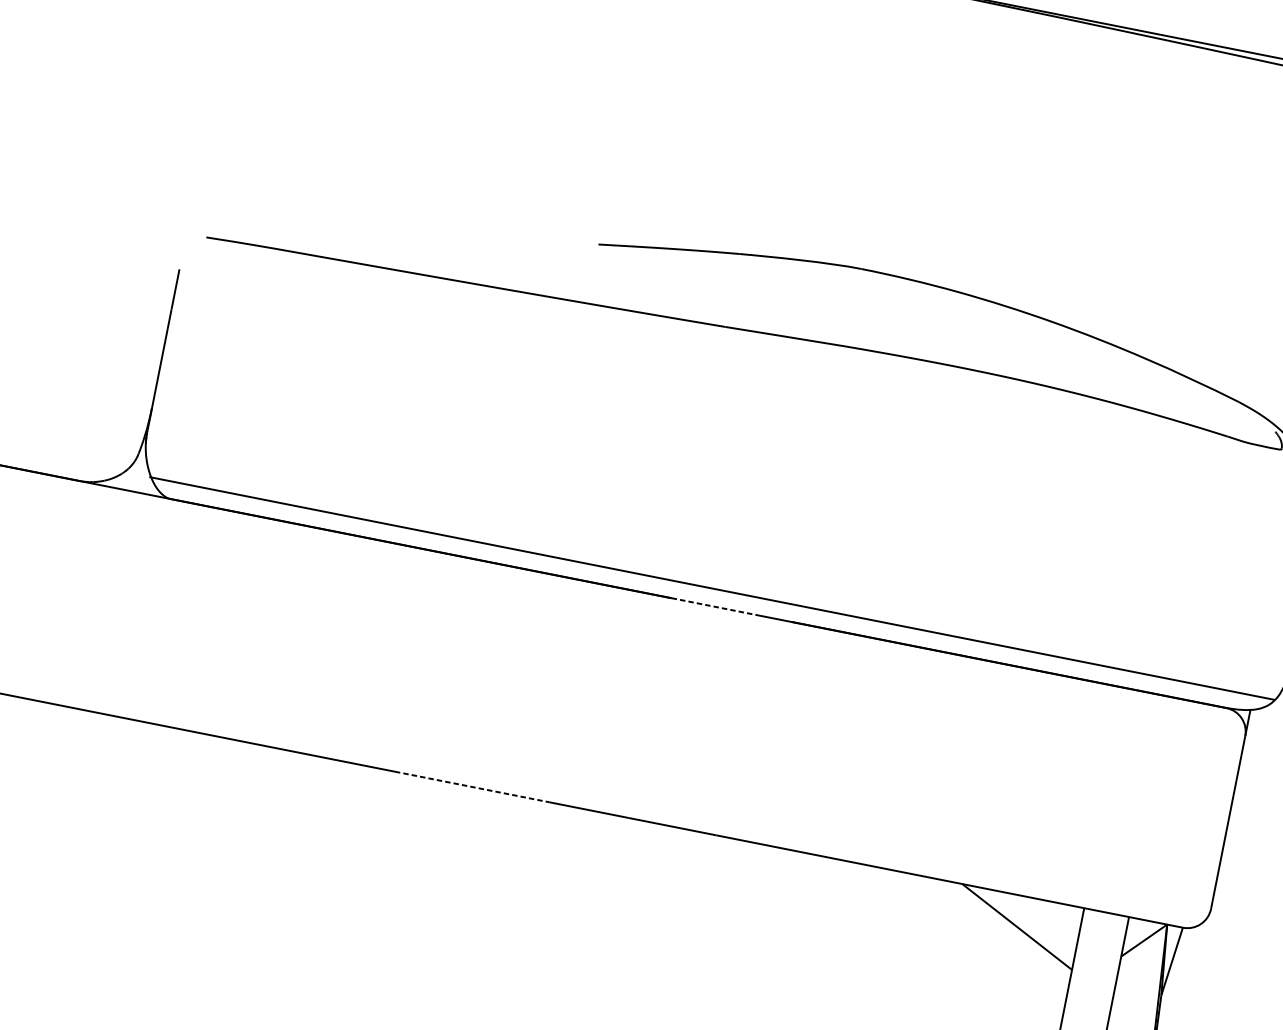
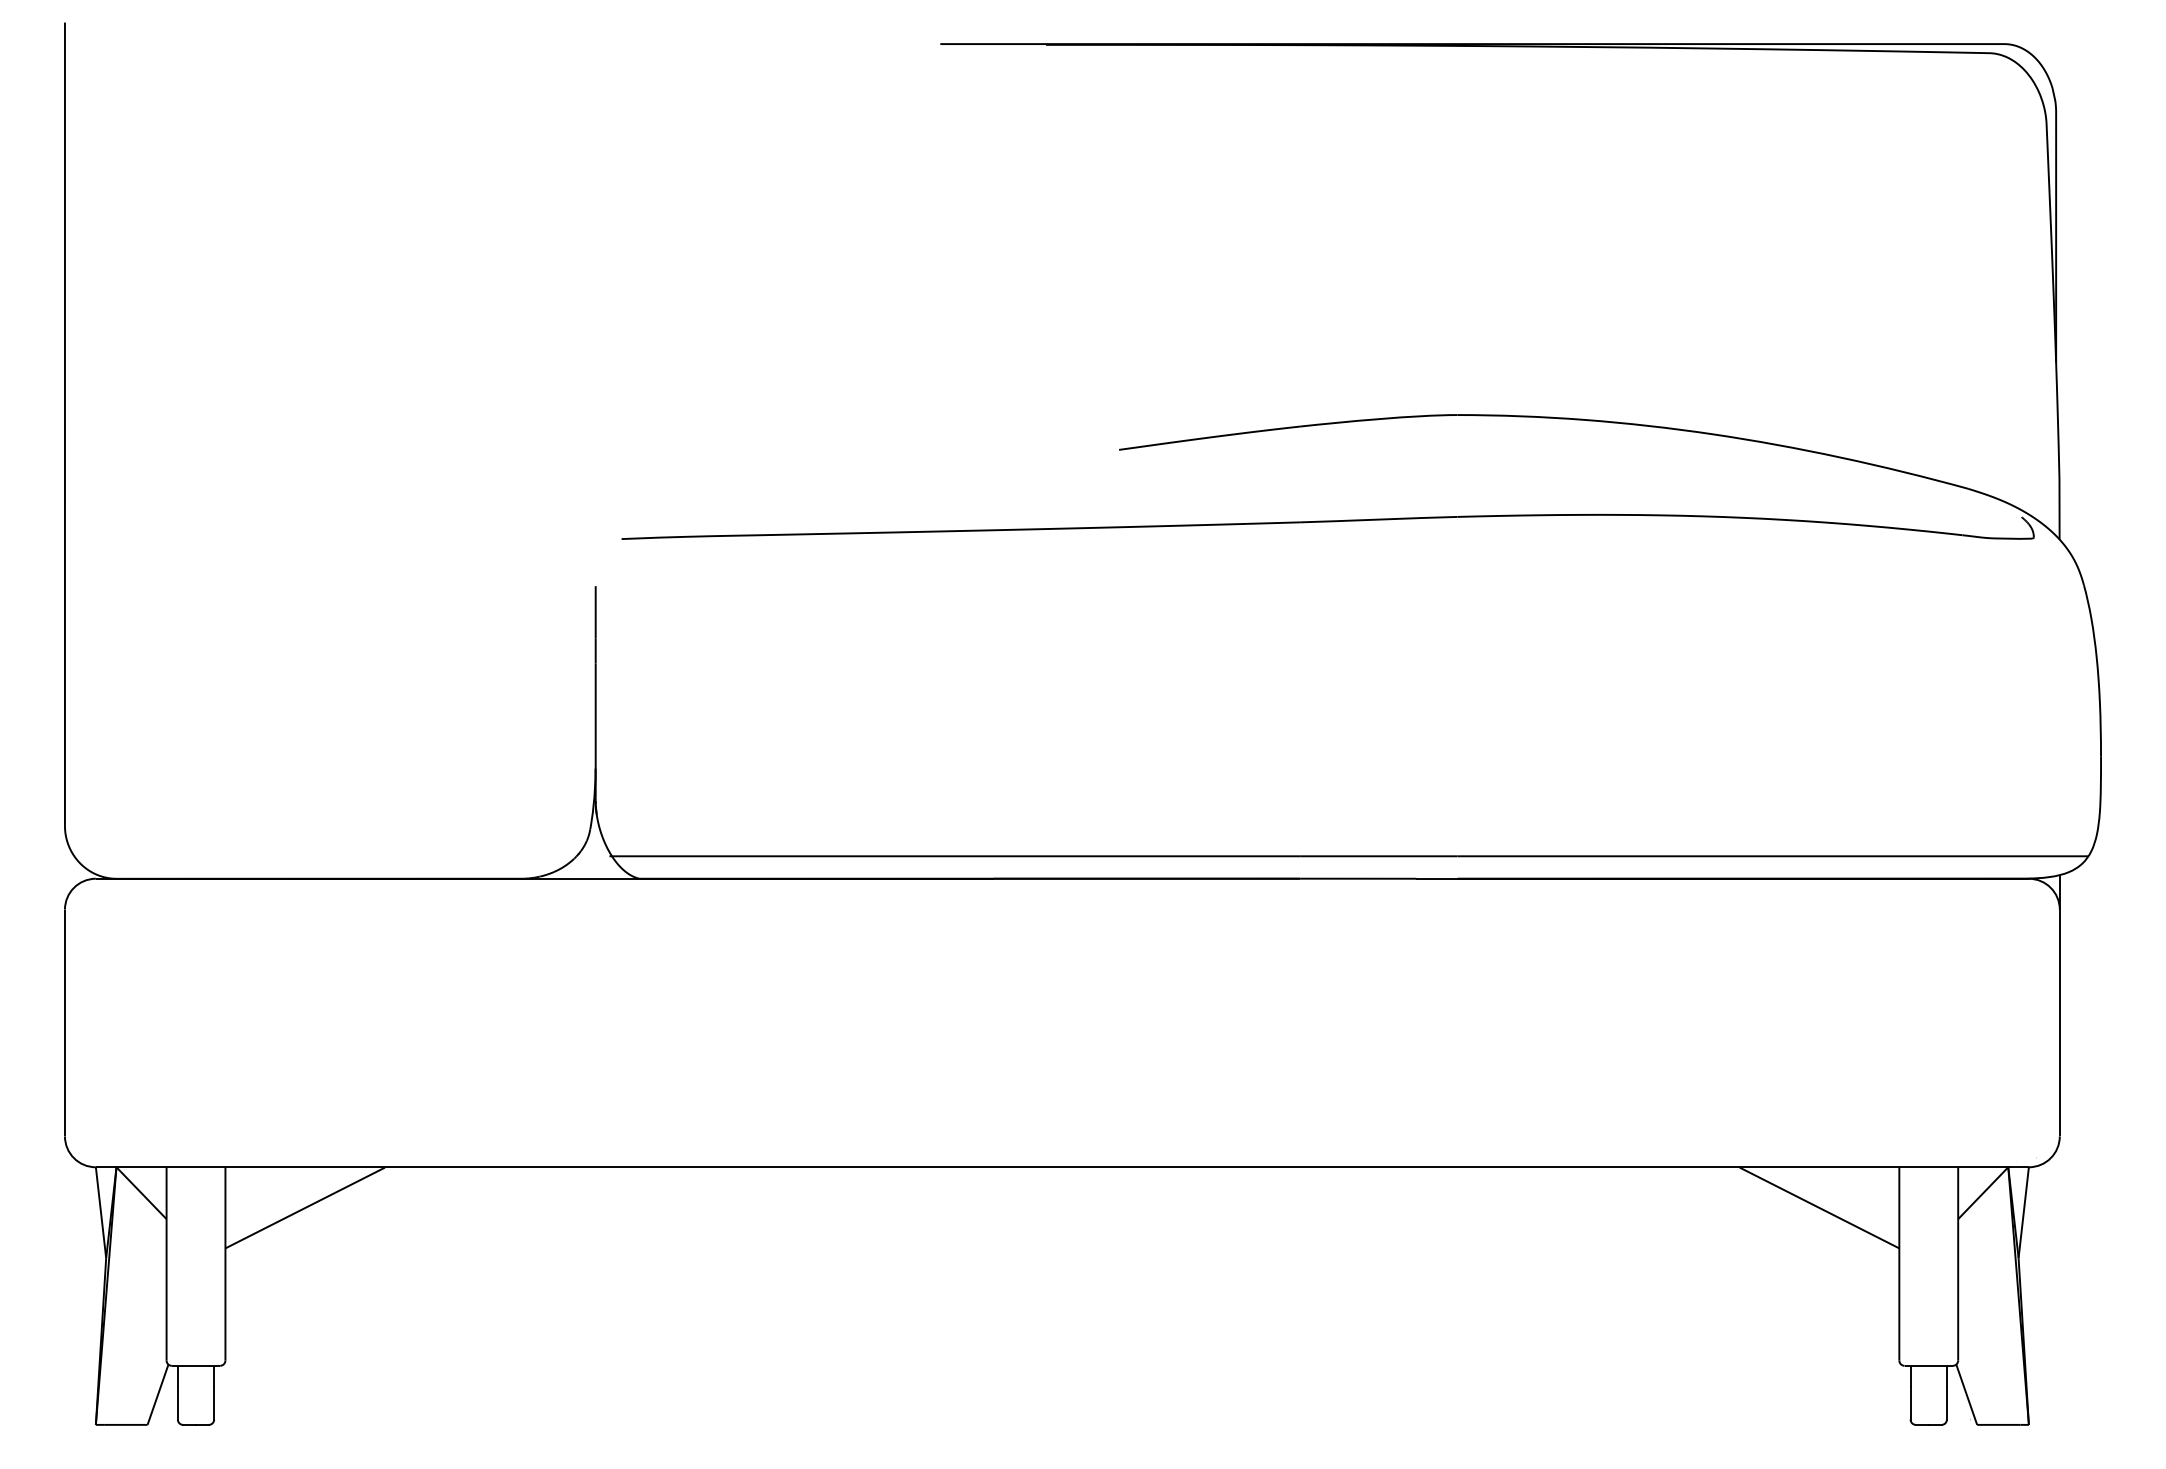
line: (716, 606) -> (1358, 878), dashed -> solid
line: (472, 787) -> (1095, 1167), dashed -> solid

